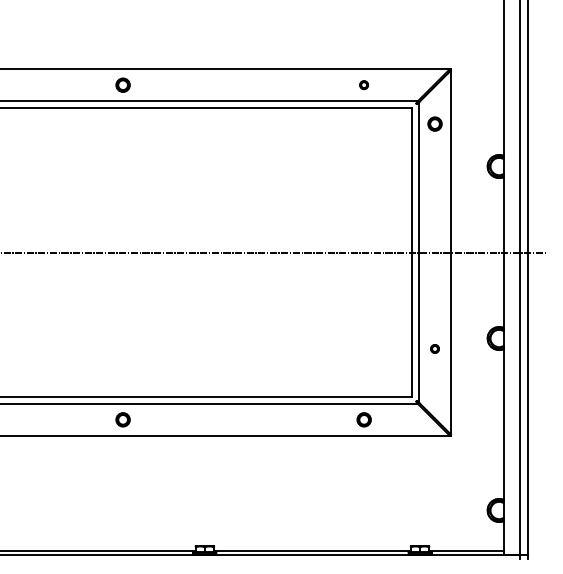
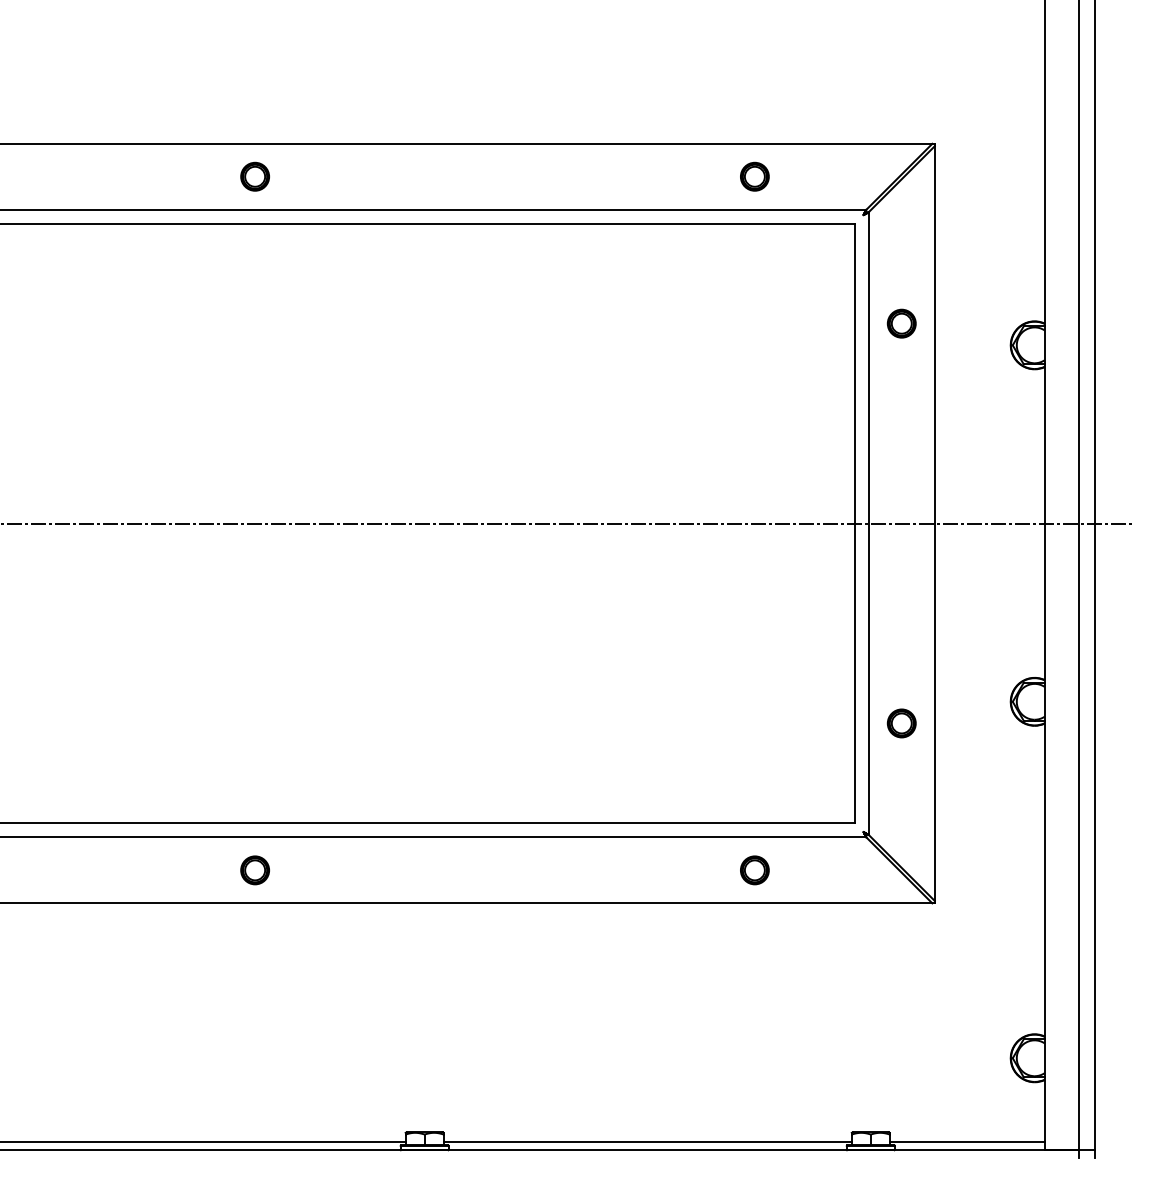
part: (363, 84) -> (753, 175), size x1.67
circle: (434, 123) -> (900, 322), moved
circle: (434, 348) -> (900, 722), size x1.67

